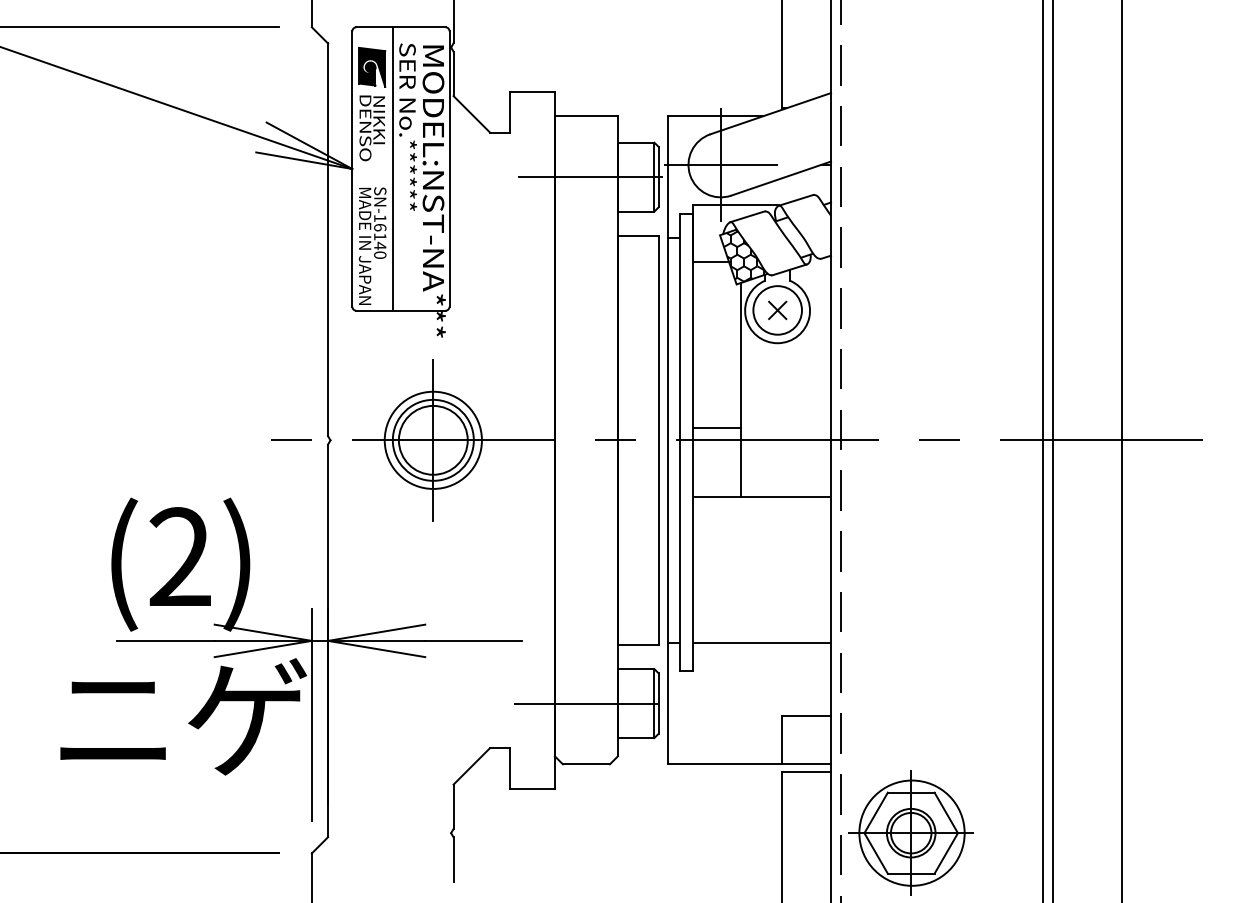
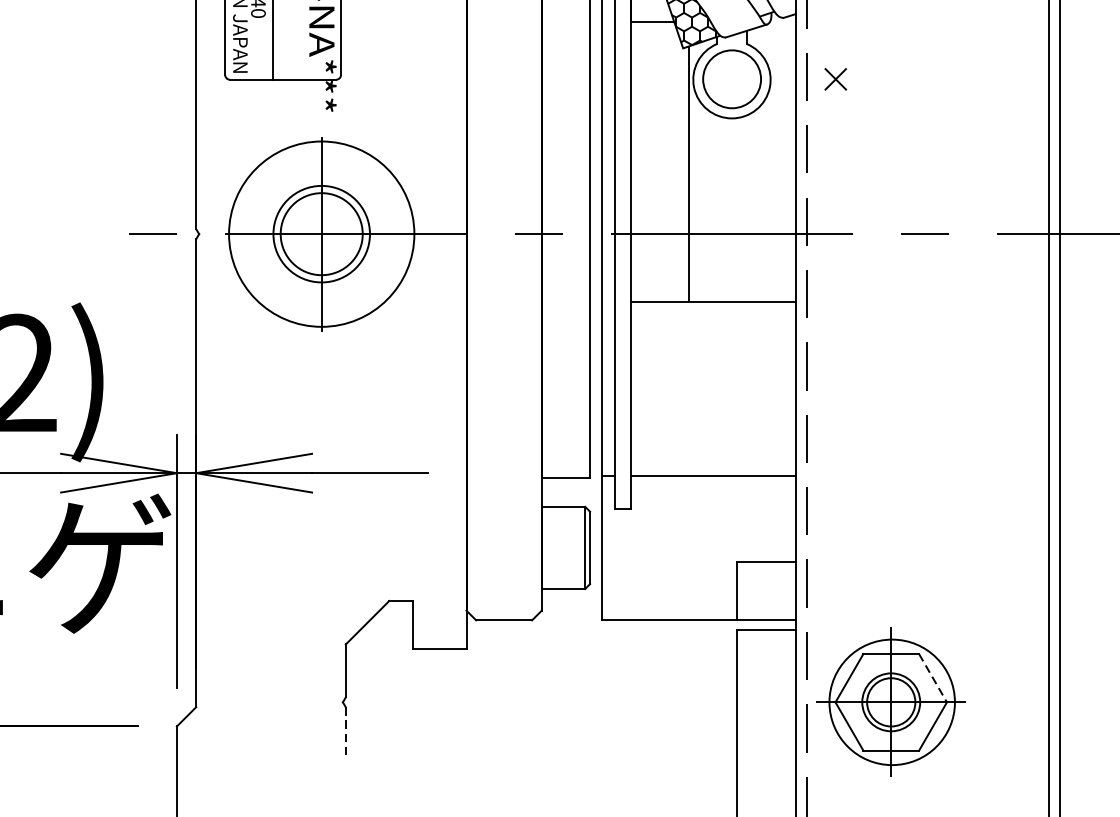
part: (777, 310) -> (835, 79), moved
line: (716, 428) -> (659, 220), removed
circle: (432, 439) -> (320, 233), size x1.6
line: (586, 703) -> (504, 547), removed
line: (946, 813) -> (933, 678), solid -> dashed
line: (453, 860) -> (345, 734), solid -> dashed

